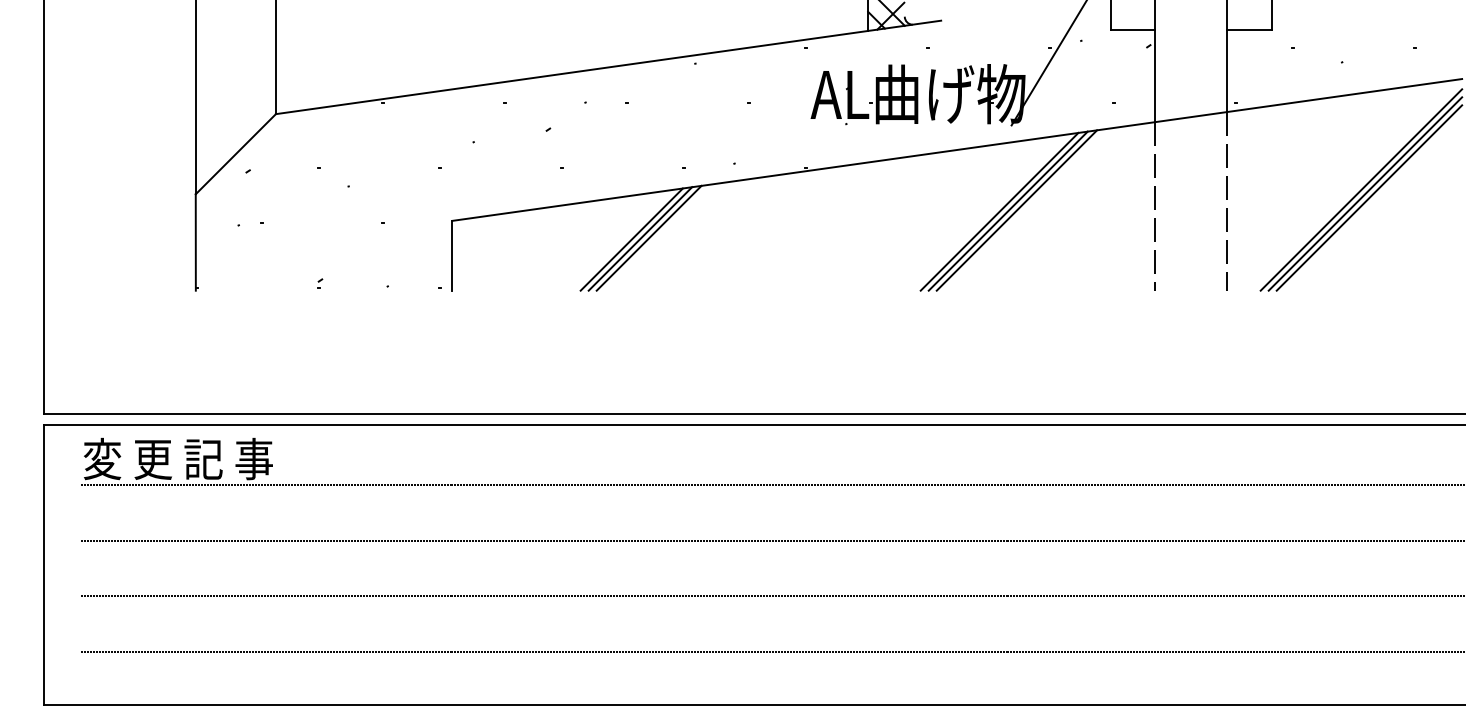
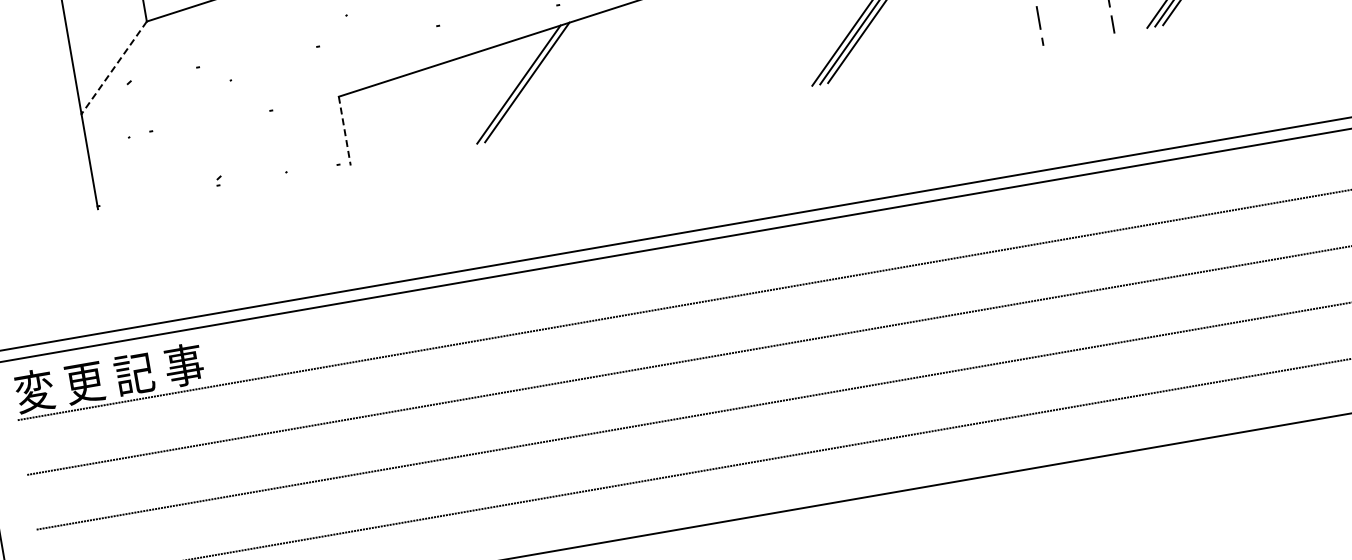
line: (235, 154) -> (113, 68), solid -> dashed
line: (648, 237) -> (535, 79), removed
line: (452, 255) -> (344, 130), solid -> dashed

